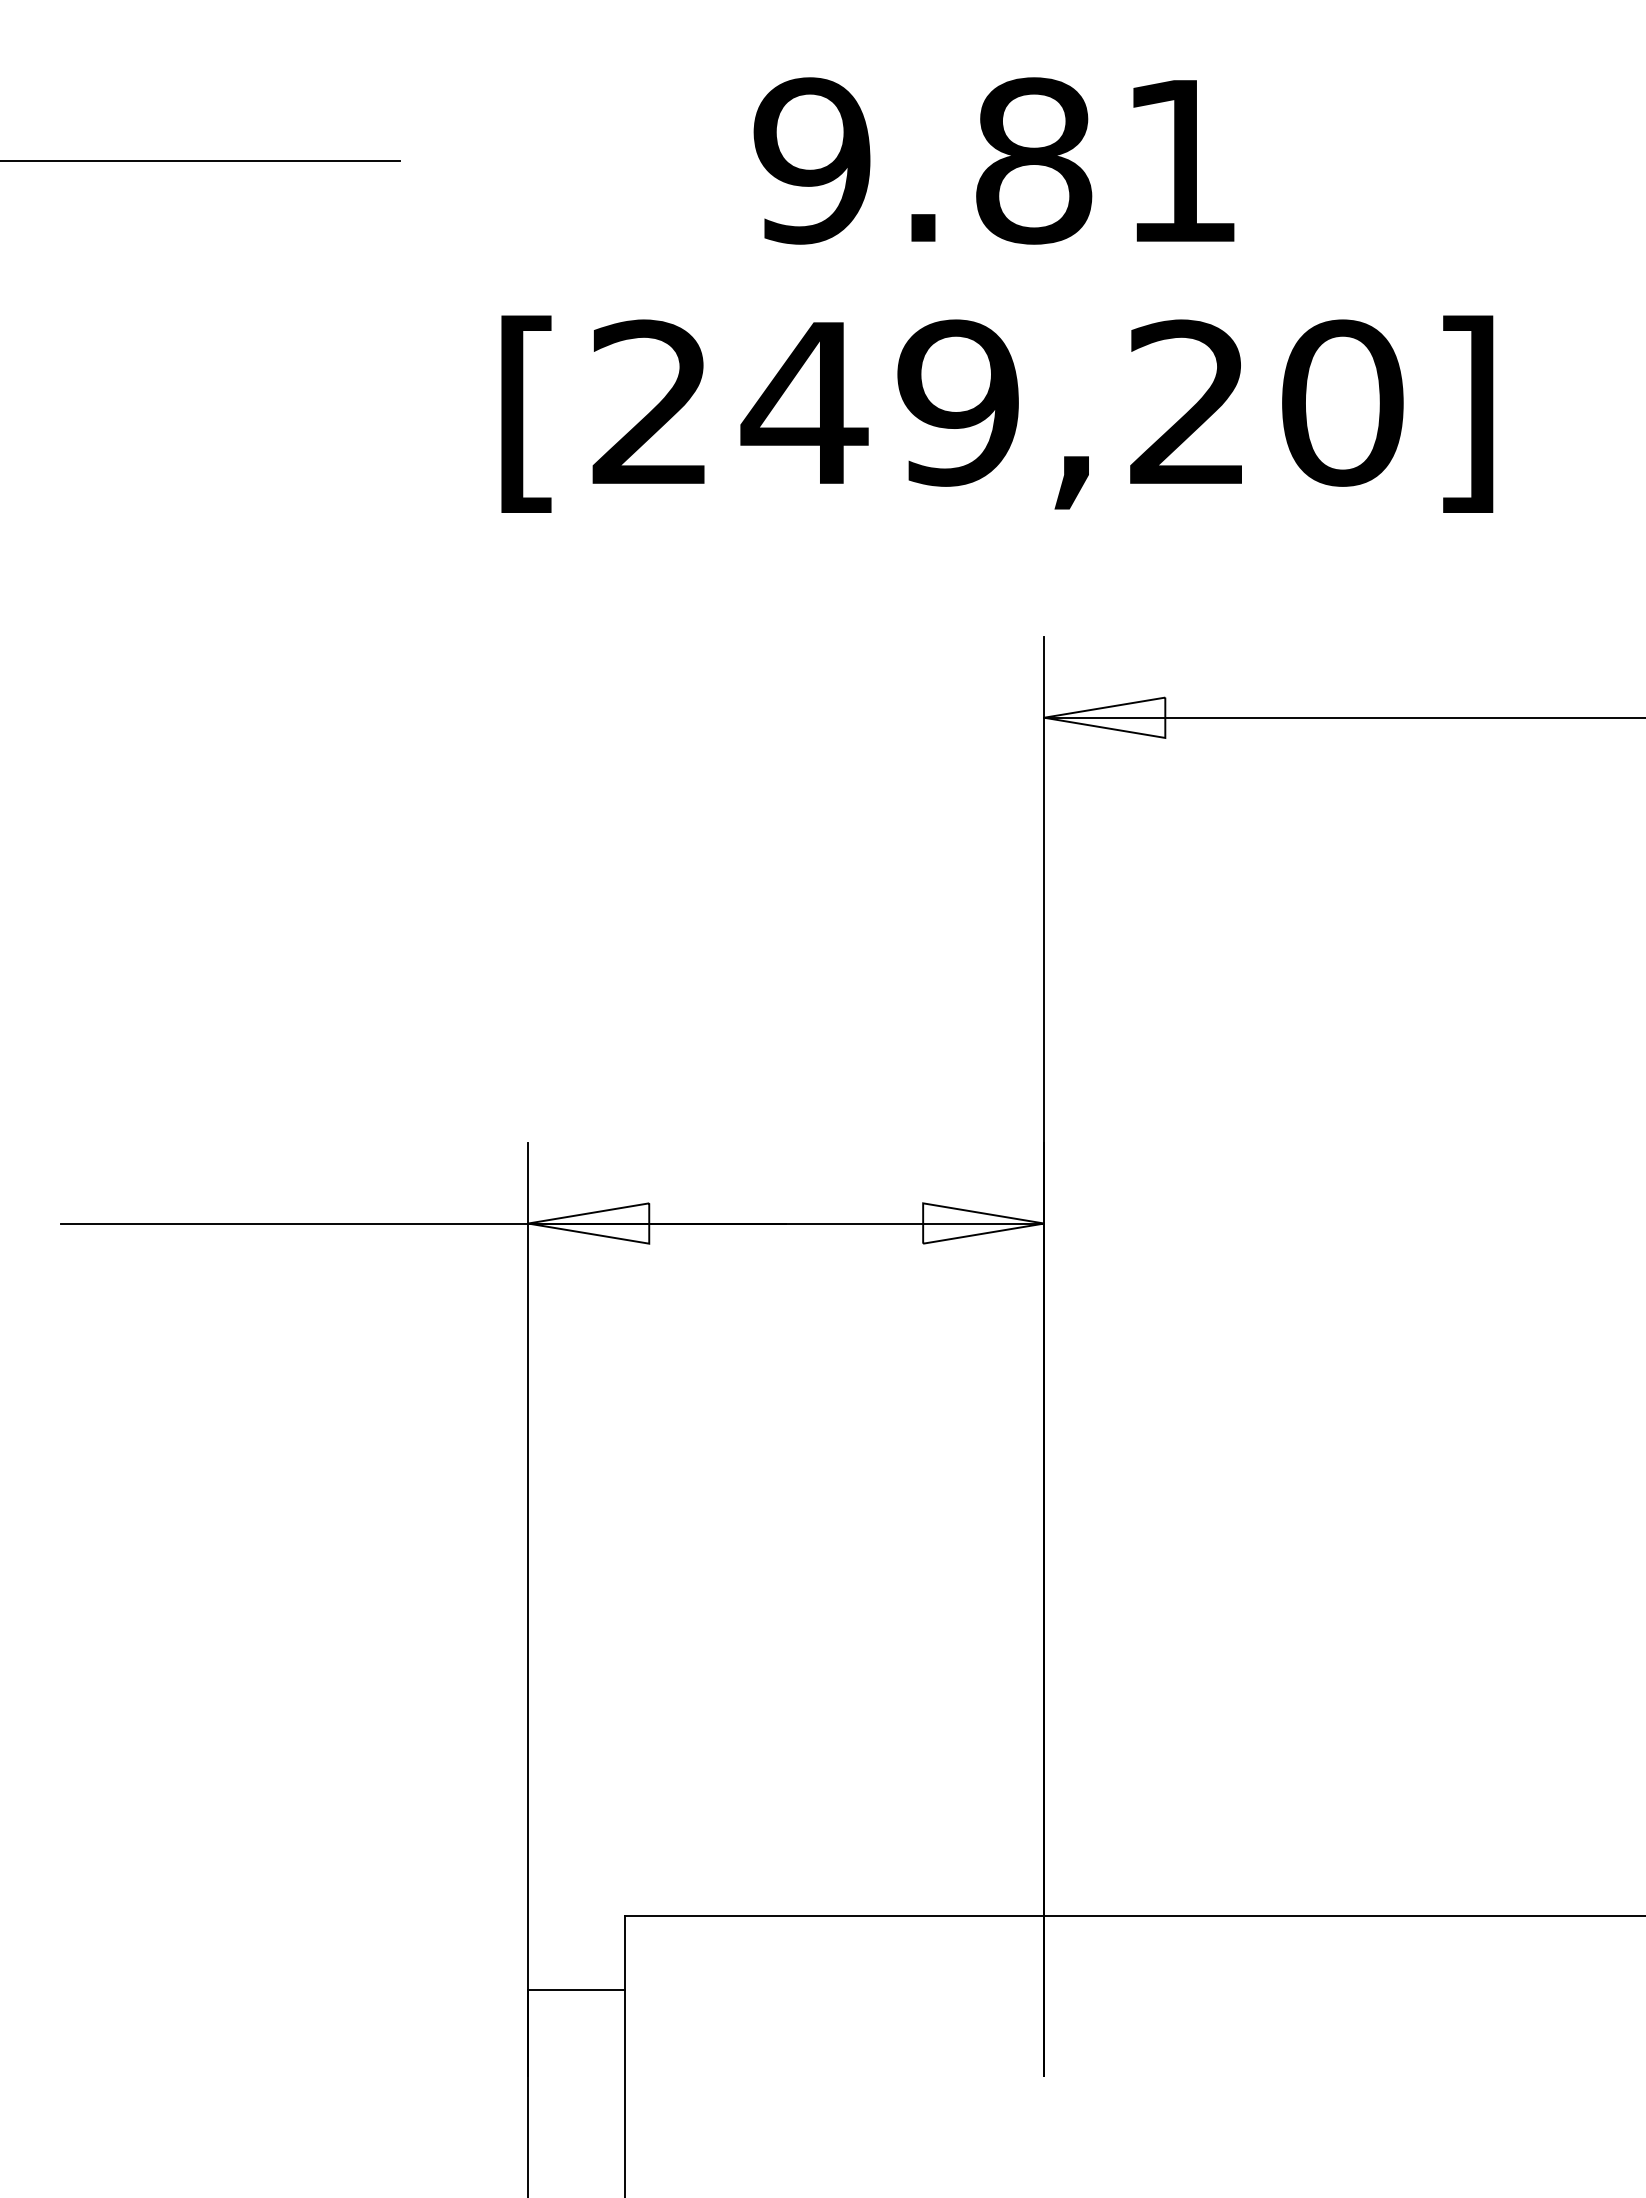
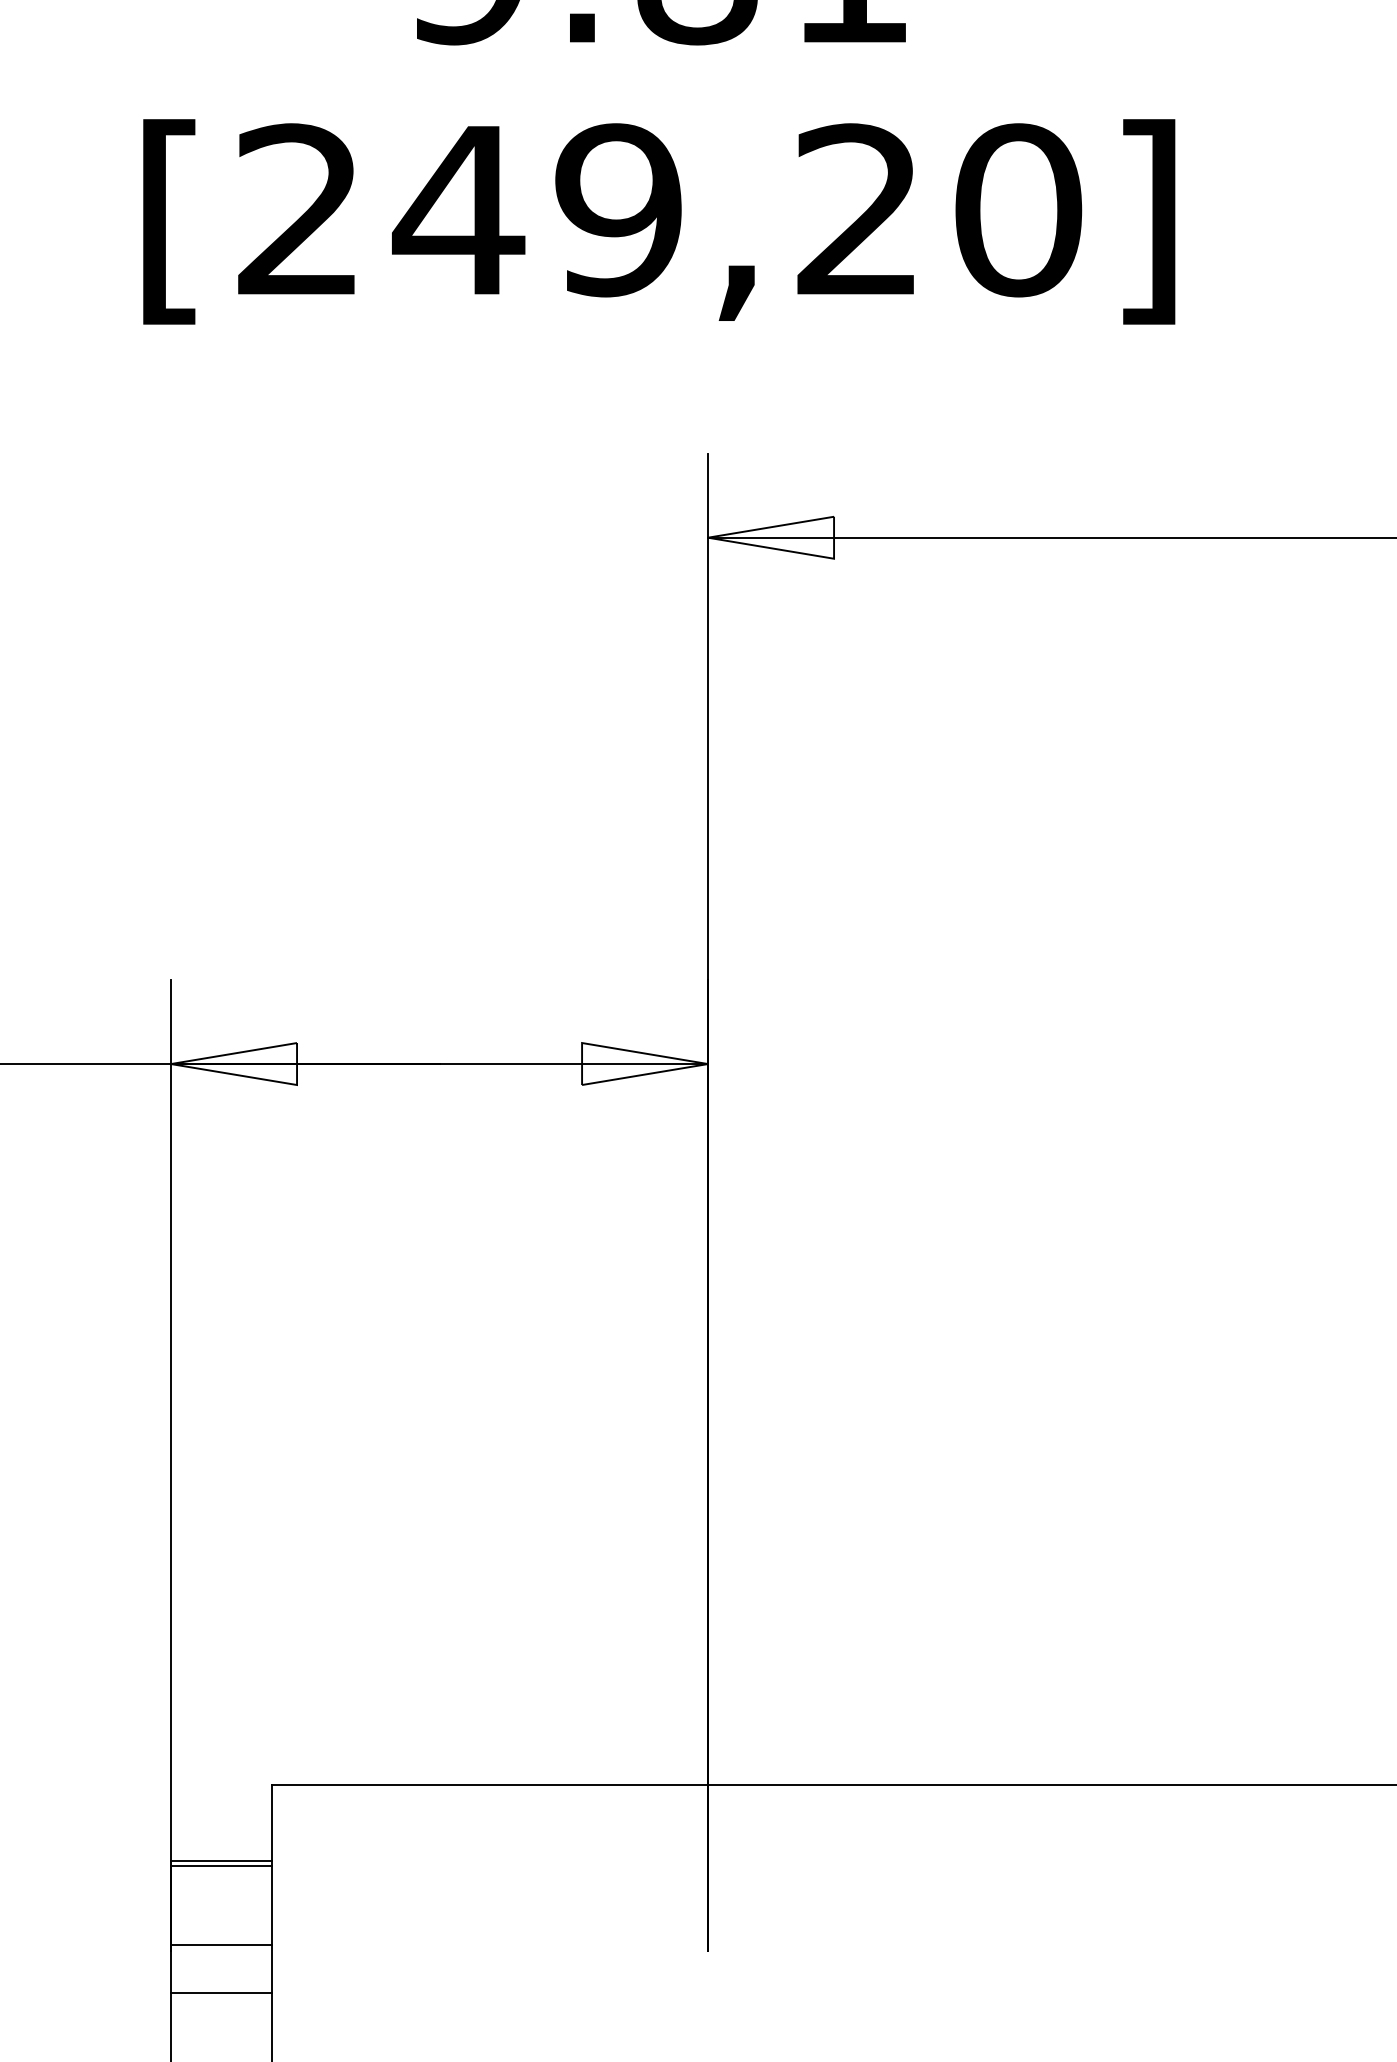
line: (576, 1994) -> (221, 1866), added
line: (576, 2070) -> (221, 1945), added
line: (576, 2116) -> (221, 1993), added

